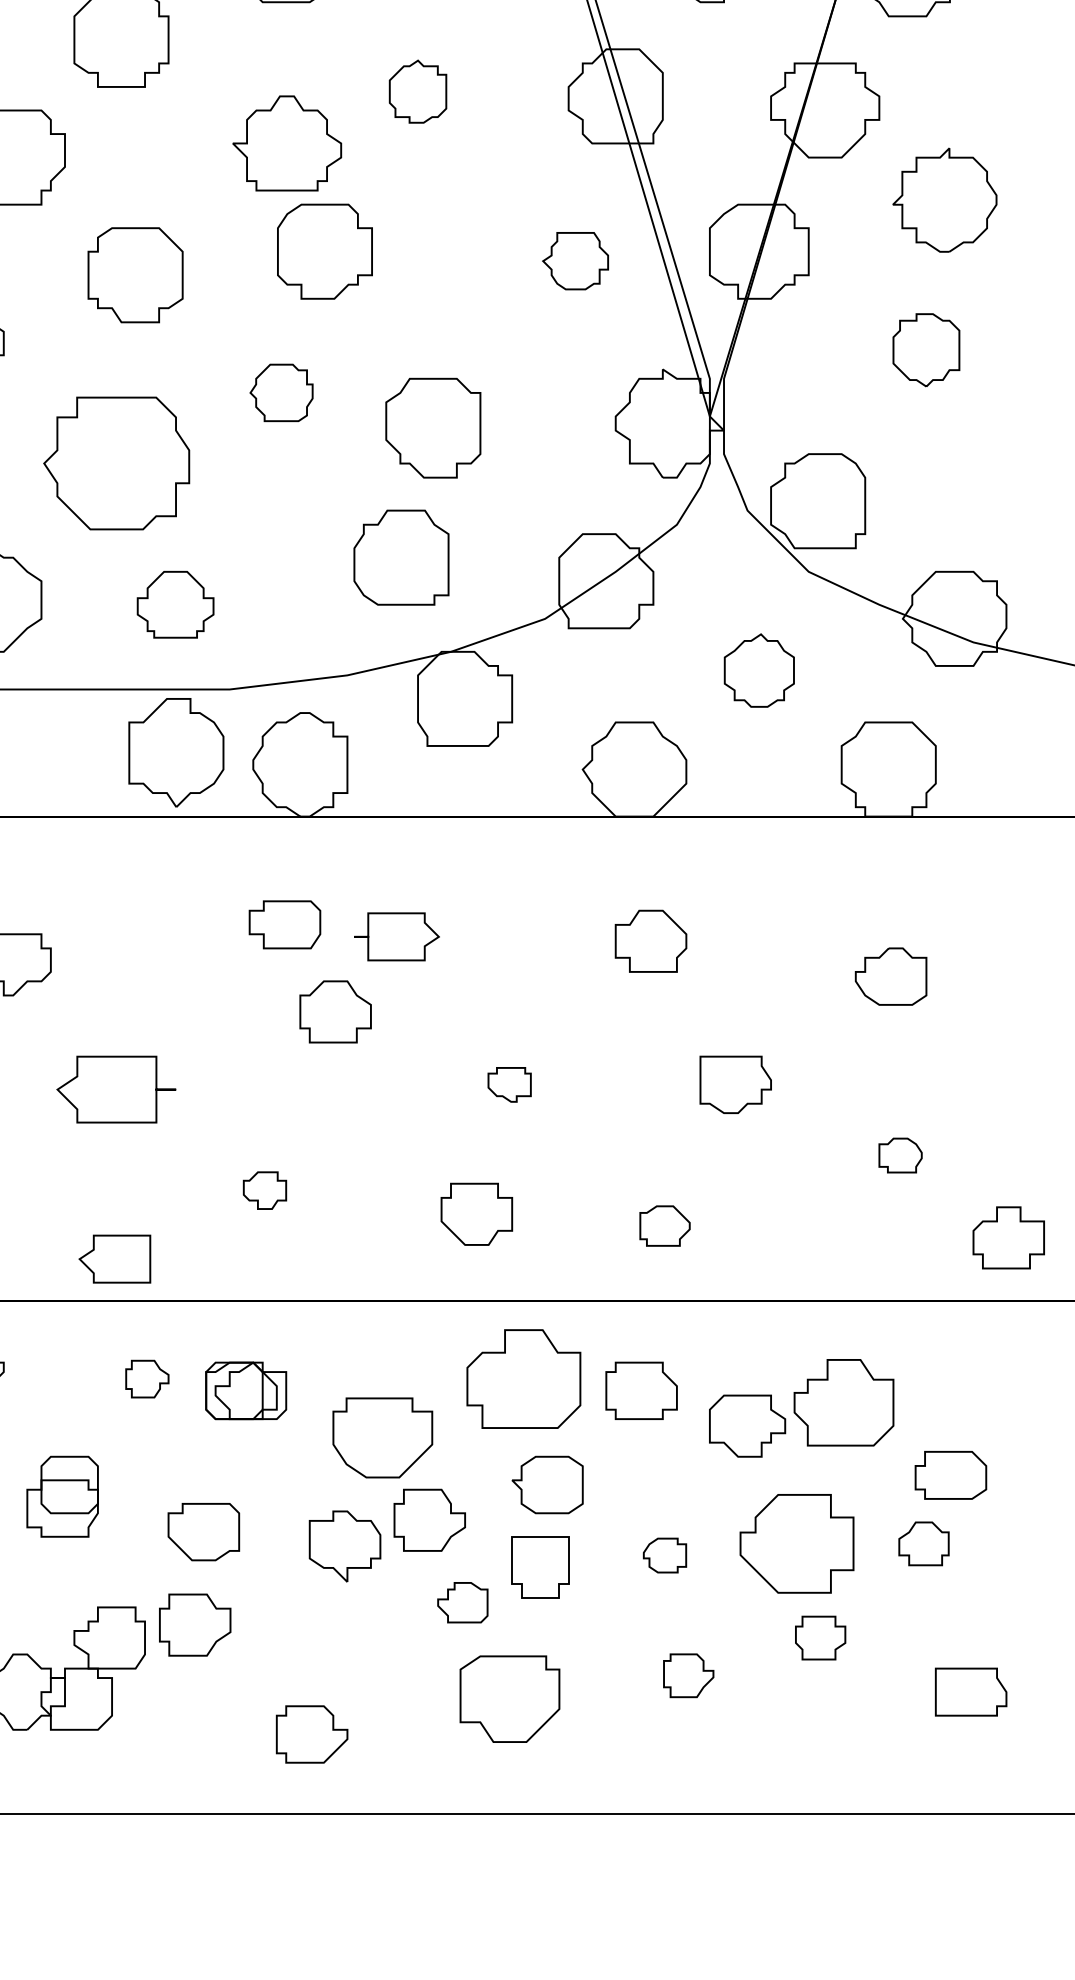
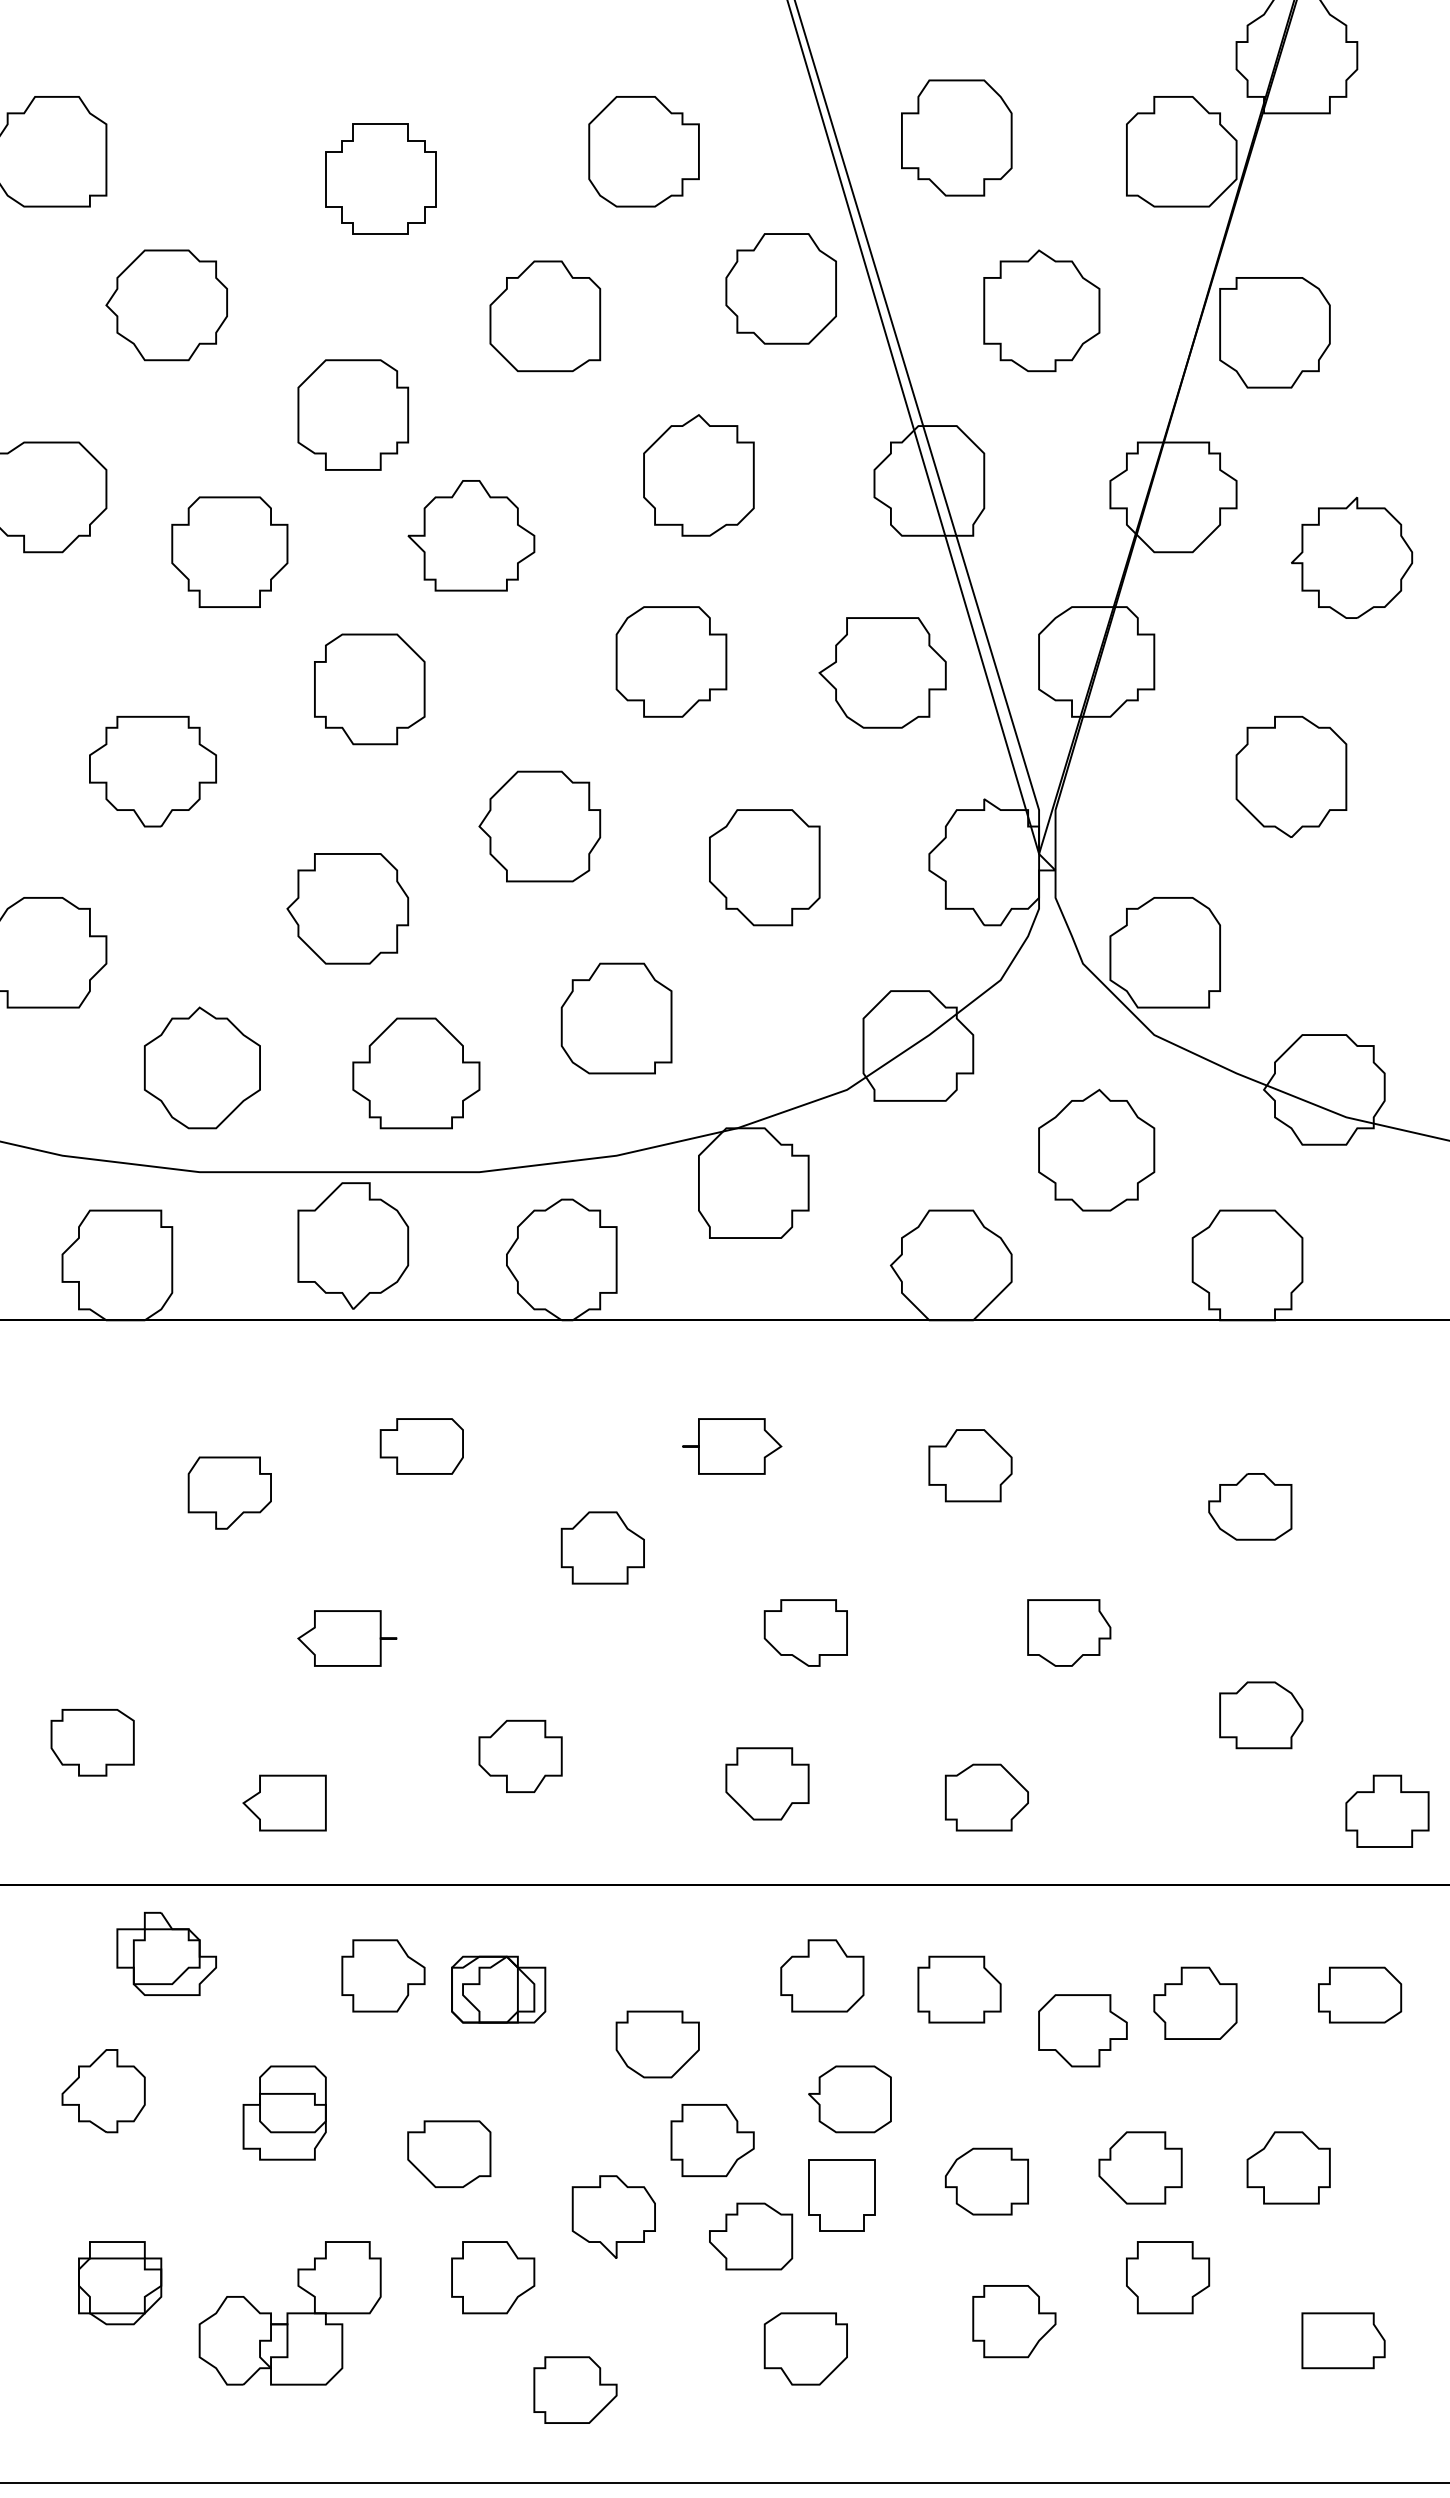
part: (417, 91) -> (698, 475), size x1.67
part: (287, 143) -> (471, 535), moved
part: (945, 199) -> (1352, 557), moved
part: (324, 251) -> (671, 661), moved
part: (575, 260) -> (882, 672), size x1.67
part: (926, 350) -> (1291, 776), size x1.43
part: (281, 392) -> (539, 826), size x1.67
part: (433, 428) -> (764, 867), moved
part: (116, 463) -> (347, 908), size x0.71
part: (401, 557) -> (616, 1018), moved
part: (175, 604) -> (416, 1073), size x1.43
part: (759, 670) -> (1096, 1149), size x1.43
part: (176, 752) -> (353, 1245), moved
part: (284, 924) -> (421, 1446), moved
part: (397, 936) -> (732, 1446), moved
part: (509, 1084) -> (805, 1632), size x1.67
part: (116, 1089) -> (347, 1638), size x0.71
part: (900, 1155) -> (1261, 1715), size x1.67
part: (264, 1189) -> (520, 1755), size x1.67
part: (664, 1226) -> (986, 1797), size x1.43
part: (114, 1258) -> (284, 1802), moved
part: (147, 1378) -> (383, 1975), size x1.67
part: (524, 1378) -> (822, 1975), size x0.62
part: (844, 1401) -> (1195, 2002), size x0.71
part: (382, 1437) -> (657, 2044), size x0.71
part: (951, 1474) -> (1360, 1994), moved
part: (796, 1543) -> (1140, 2167), size x0.62
part: (923, 1543) -> (1288, 2167), size x1.43
part: (344, 1546) -> (613, 2216), moved
part: (664, 1555) -> (986, 2181), size x1.67
part: (463, 1602) -> (751, 2236), size x1.43
part: (195, 1624) -> (493, 2277), moved
part: (820, 1637) -> (1168, 2277), size x1.43
part: (688, 1675) -> (1014, 2321), size x1.43
part: (509, 1698) -> (805, 2348), size x0.71

